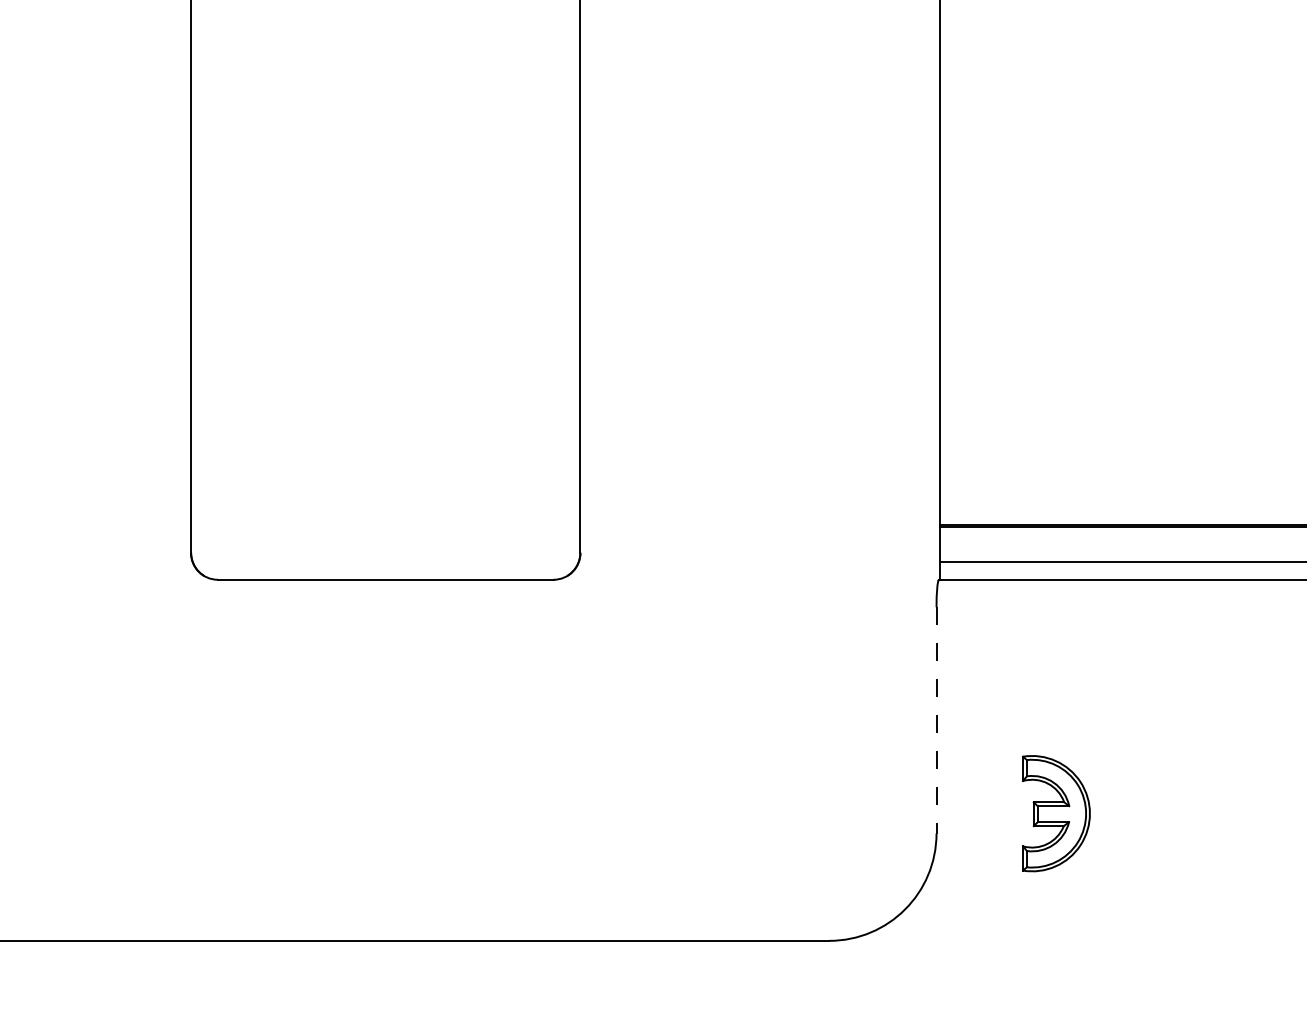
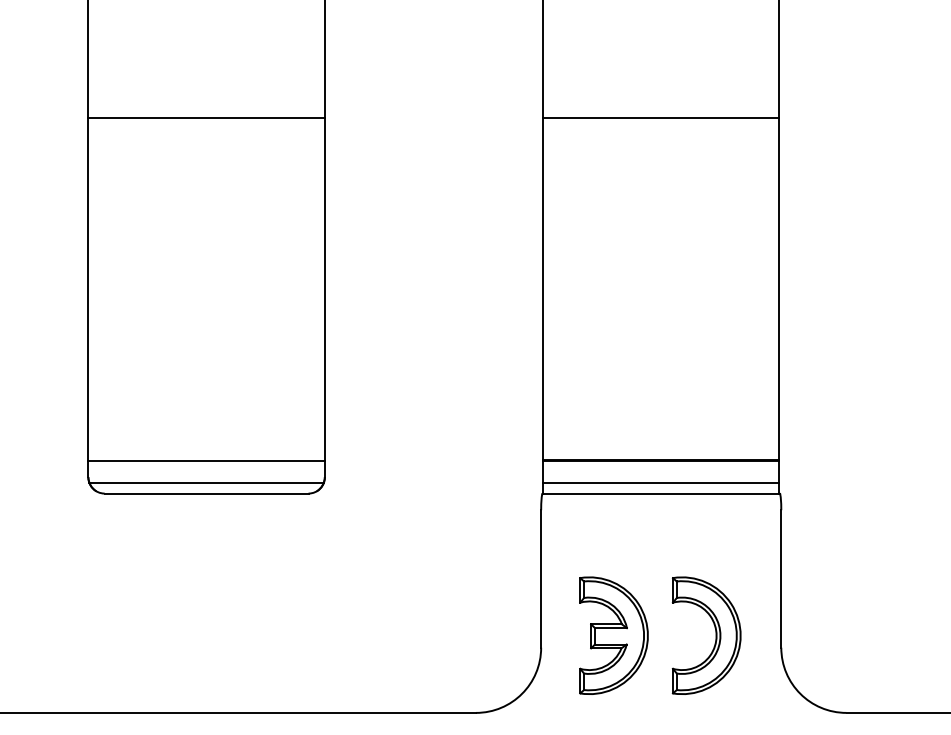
line: (385, 526) -> (206, 461), added
line: (385, 563) -> (206, 483), added
line: (937, 719) -> (541, 578), dashed -> solid
part: (1055, 813) -> (613, 635), size x1.67
part: (1223, 813) -> (715, 635), added

